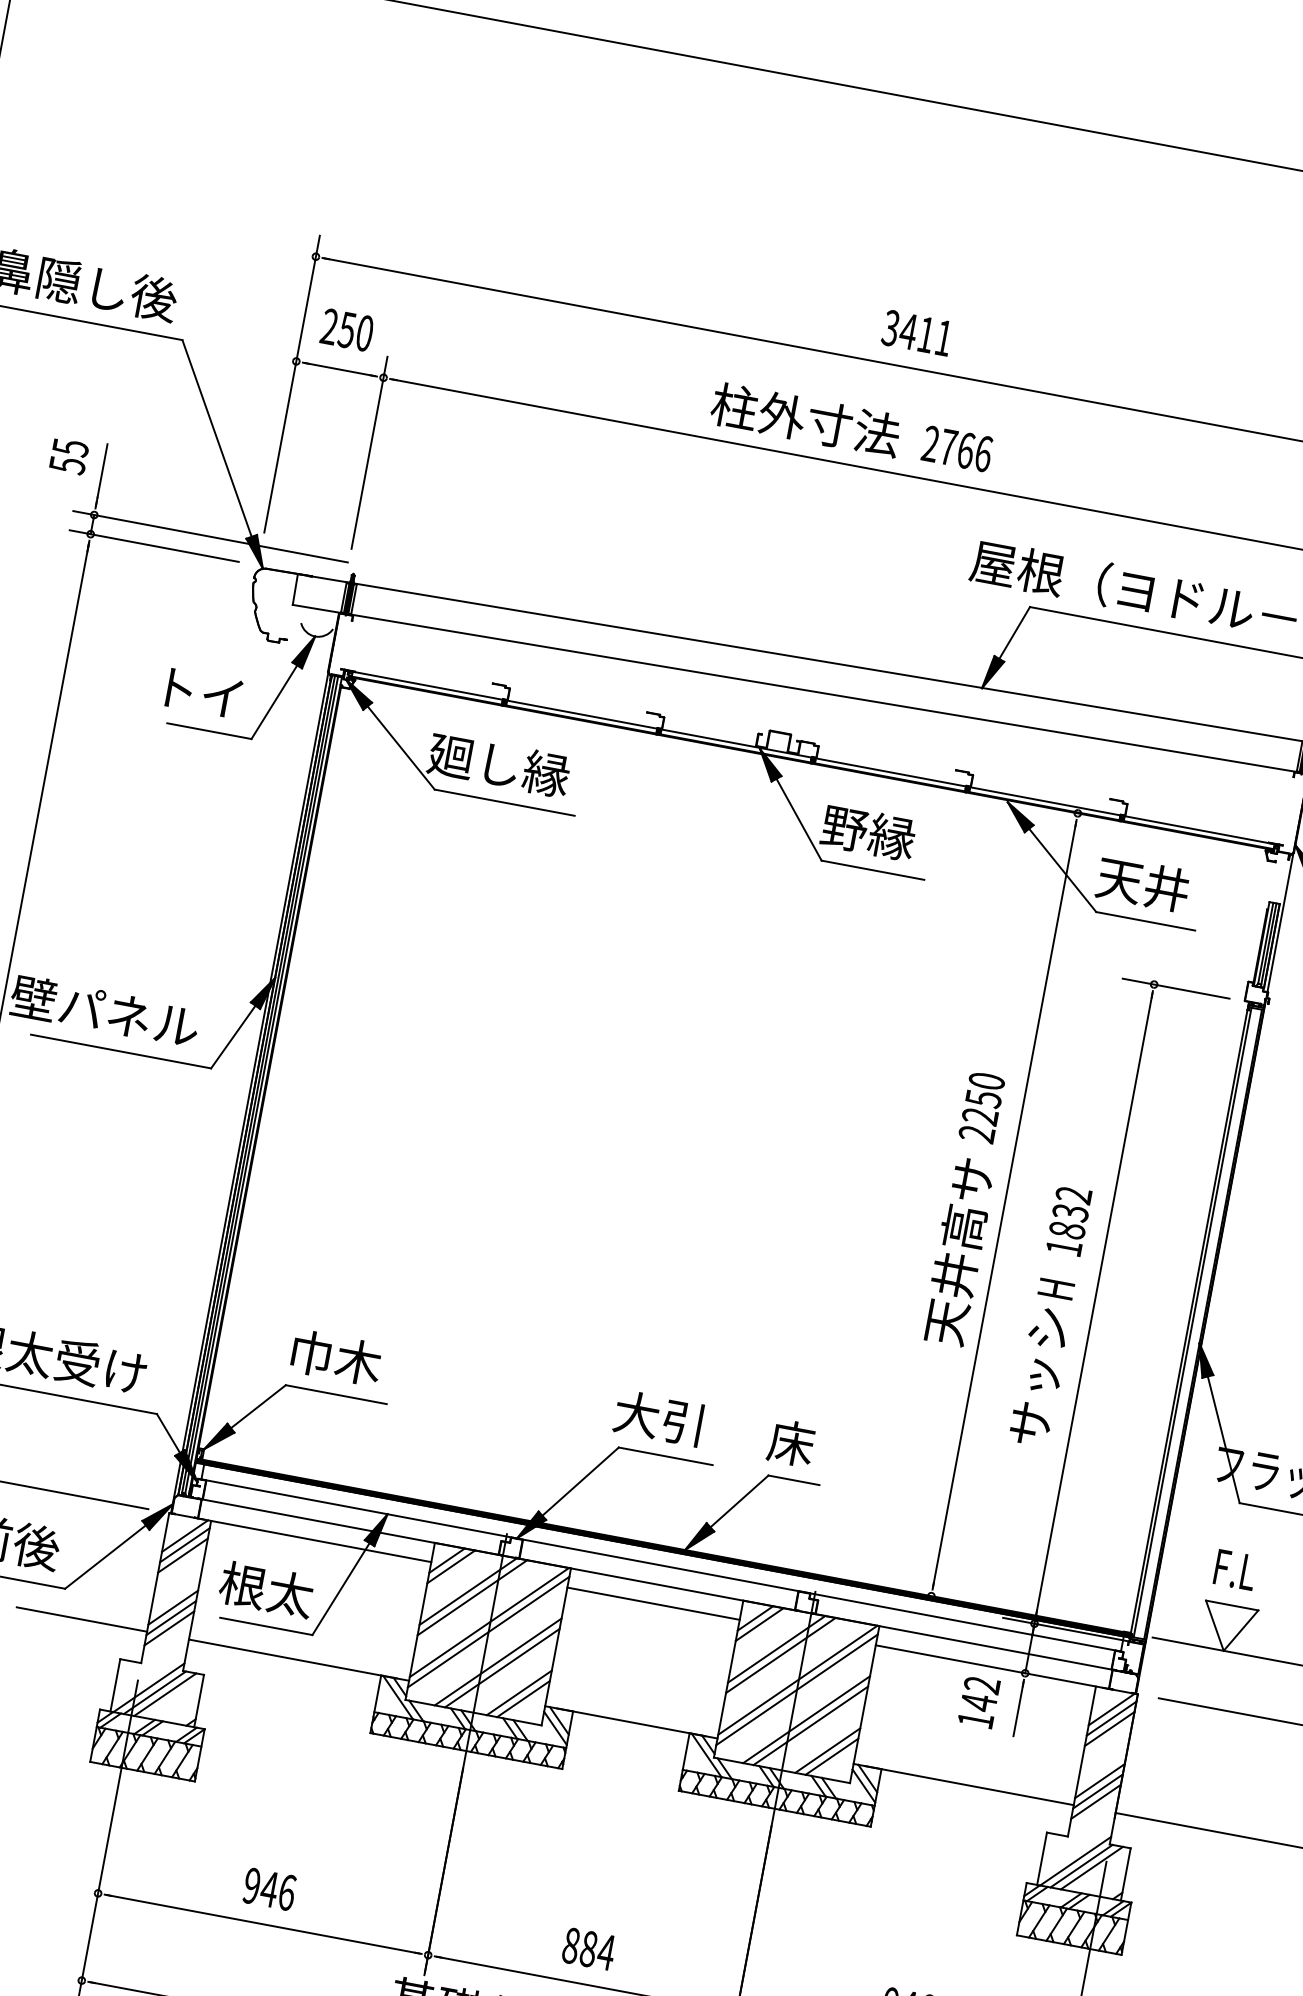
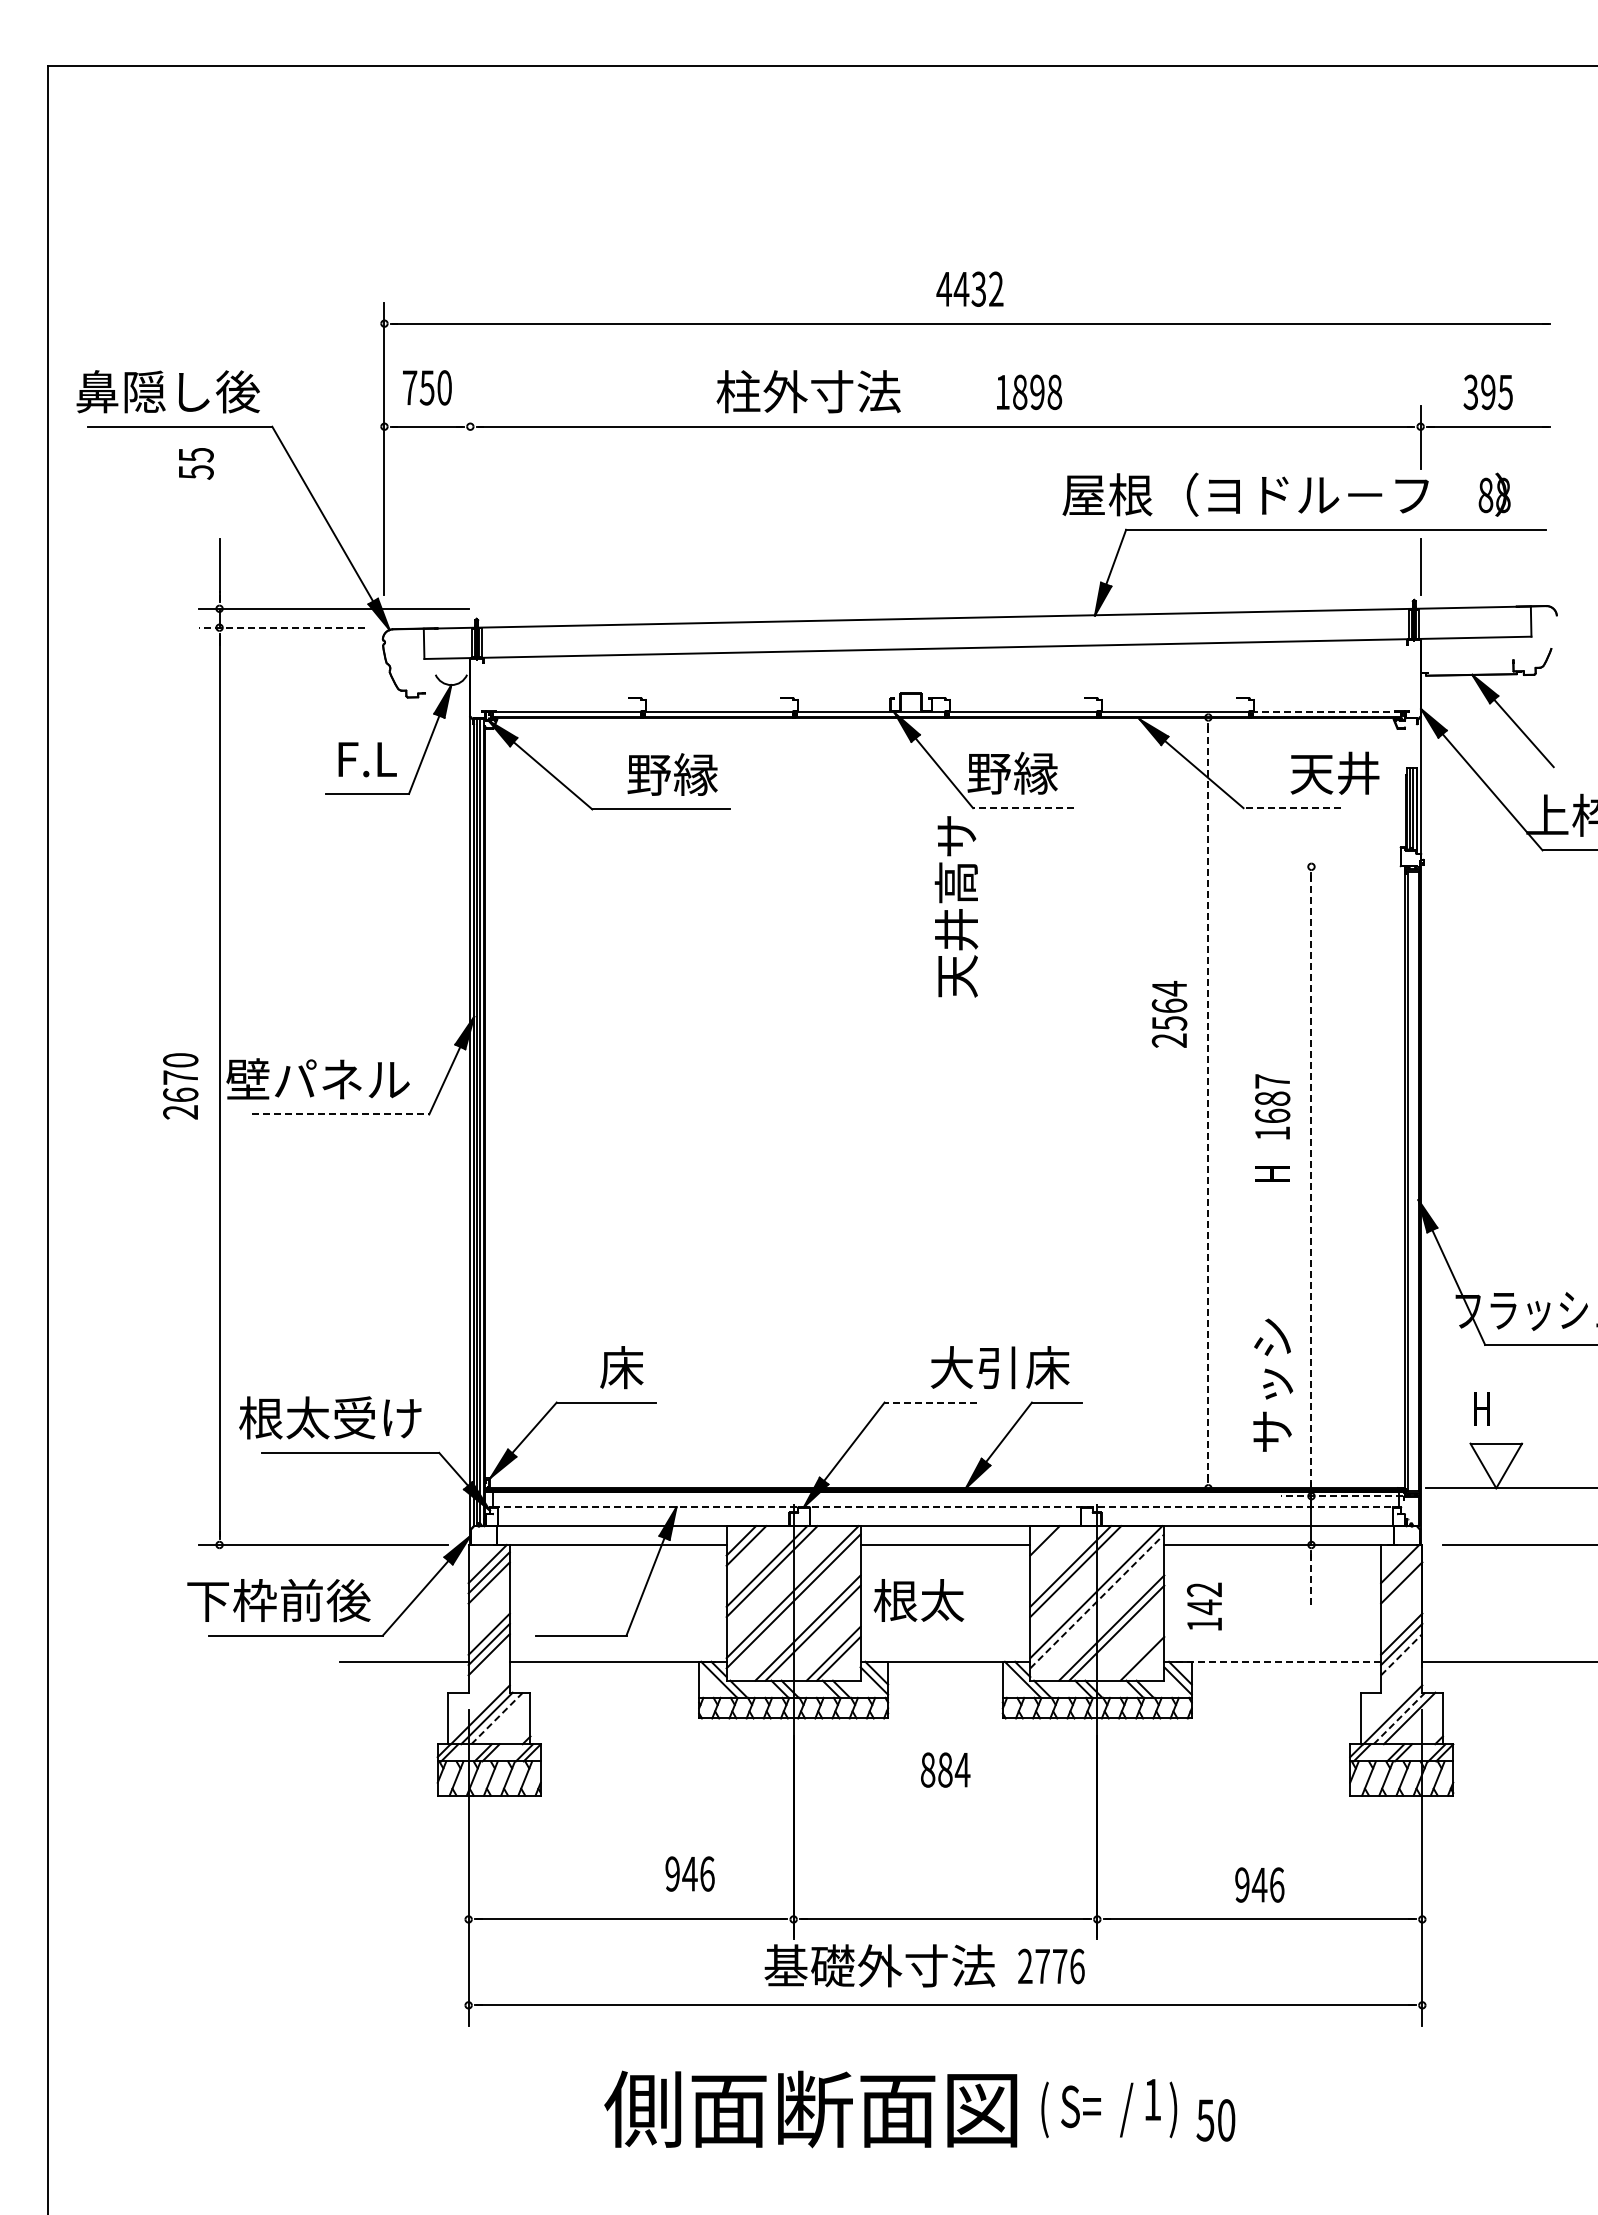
text: (329, 326) -> (409, 387), 250 -> 750
text: (916, 332) -> (969, 288), 3411 -> 4432
text: (805, 419) -> (808, 391), moved
text: (956, 449) -> (1028, 392), 2766 -> 1898
line: (369, 452) -> (470, 500), removed
text: (69, 456) -> (196, 463), moved
line: (153, 545) -> (281, 627), solid -> dashed
text: (206, 694) -> (358, 759), トイ -> F.L
text: (474, 761) -> (625, 775), 廻し縁 -> 野縁
line: (1197, 829) -> (1325, 711), solid -> dashed
line: (872, 870) -> (1023, 808), solid -> dashed
text: (1142, 883) -> (1334, 772), moved
line: (1145, 921) -> (1292, 808), solid -> dashed
line: (1175, 988) -> (1332, 866), removed
line: (120, 1051) -> (340, 1114), solid -> dashed
text: (983, 1098) -> (1169, 1005), 2250 -> 2564
line: (1004, 1204) -> (1208, 1102), solid -> dashed
text: (1070, 1212) -> (1272, 1098), 1832 -> 1687
text: (959, 1251) -> (956, 906), moved
line: (1094, 1305) -> (1311, 1182), solid -> dashed
text: (336, 1357) -> (600, 1367), 巾木 -> 床
text: (1040, 1376) -> (1273, 1384), moved
text: (657, 1417) -> (972, 1367), moved
line: (665, 1456) -> (930, 1402), solid -> dashed
line: (660, 1565) -> (945, 1507), solid -> dashed
text: (1234, 1570) -> (1492, 1409), F.L -> H
text: (266, 1589) -> (918, 1600), moved
line: (759, 1624) -> (1049, 1545), removed
line: (1064, 1629) -> (1341, 1496), solid -> dashed
line: (797, 1690) -> (1097, 1601), solid -> dashed
line: (165, 1694) -> (497, 1718), solid -> dashed
text: (978, 1701) -> (1204, 1606), moved
line: (1018, 1709) -> (1311, 1580), solid -> dashed
line: (1111, 1718) -> (1401, 1572), removed
line: (827, 1750) -> (1137, 1653), removed
line: (970, 1785) -> (1279, 1661), solid -> dashed
line: (1096, 1801) -> (1402, 1654), solid -> dashed
line: (1081, 1866) -> (1399, 1718), solid -> dashed
text: (269, 1888) -> (689, 1873), moved
text: (589, 1948) -> (945, 1769), moved

